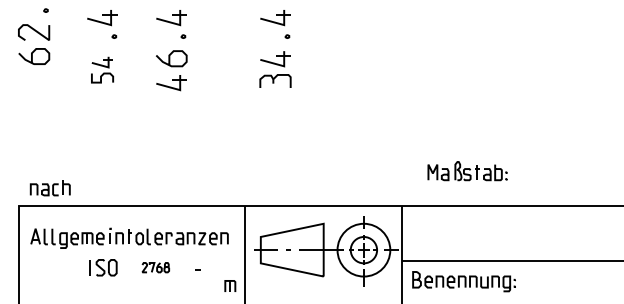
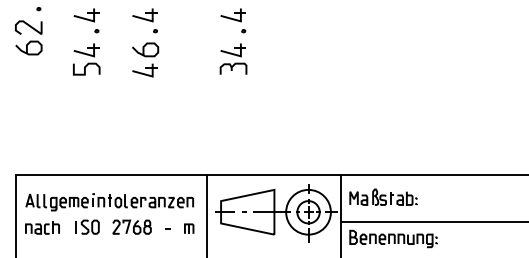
part: (102, 70) -> (86, 59), size x1.43
part: (467, 170) -> (383, 196), moved
part: (50, 187) -> (42, 227), moved
part: (155, 266) -> (131, 226), size x1.67
part: (230, 285) -> (189, 228), moved

